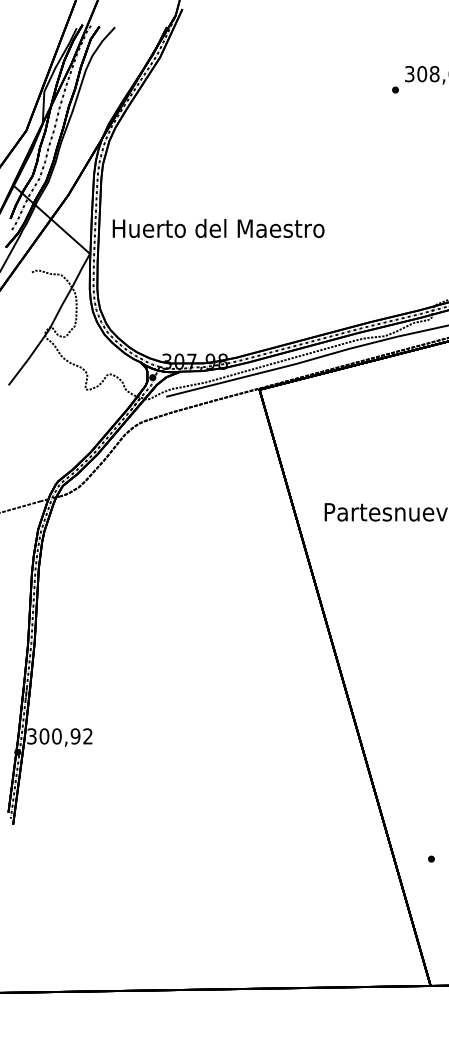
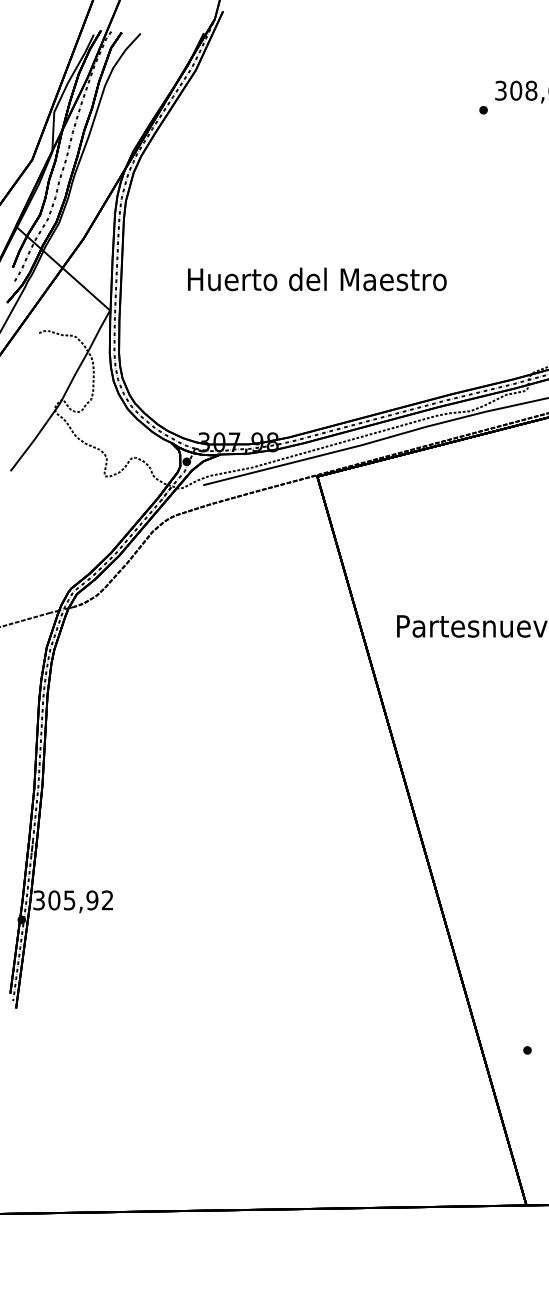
text: (218, 228) -> (317, 279), moved
text: (56, 736) -> (69, 900), 300,92 -> 305,92

